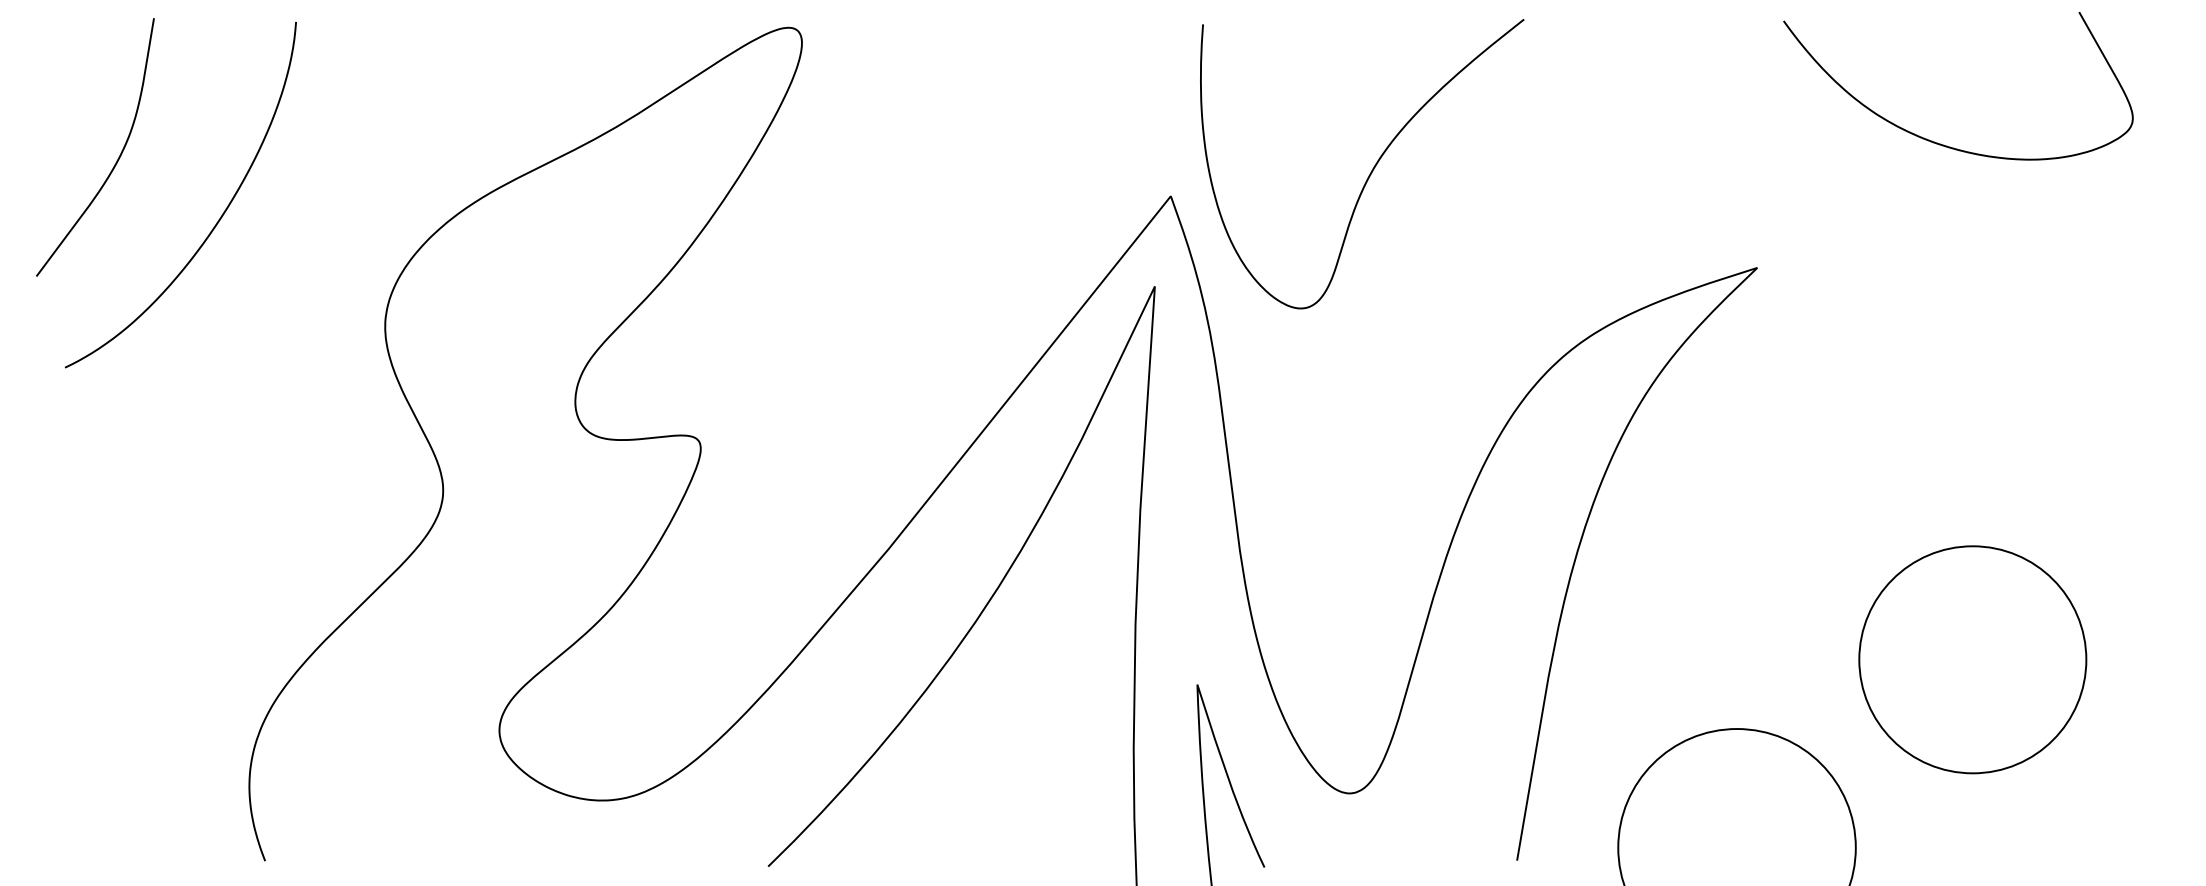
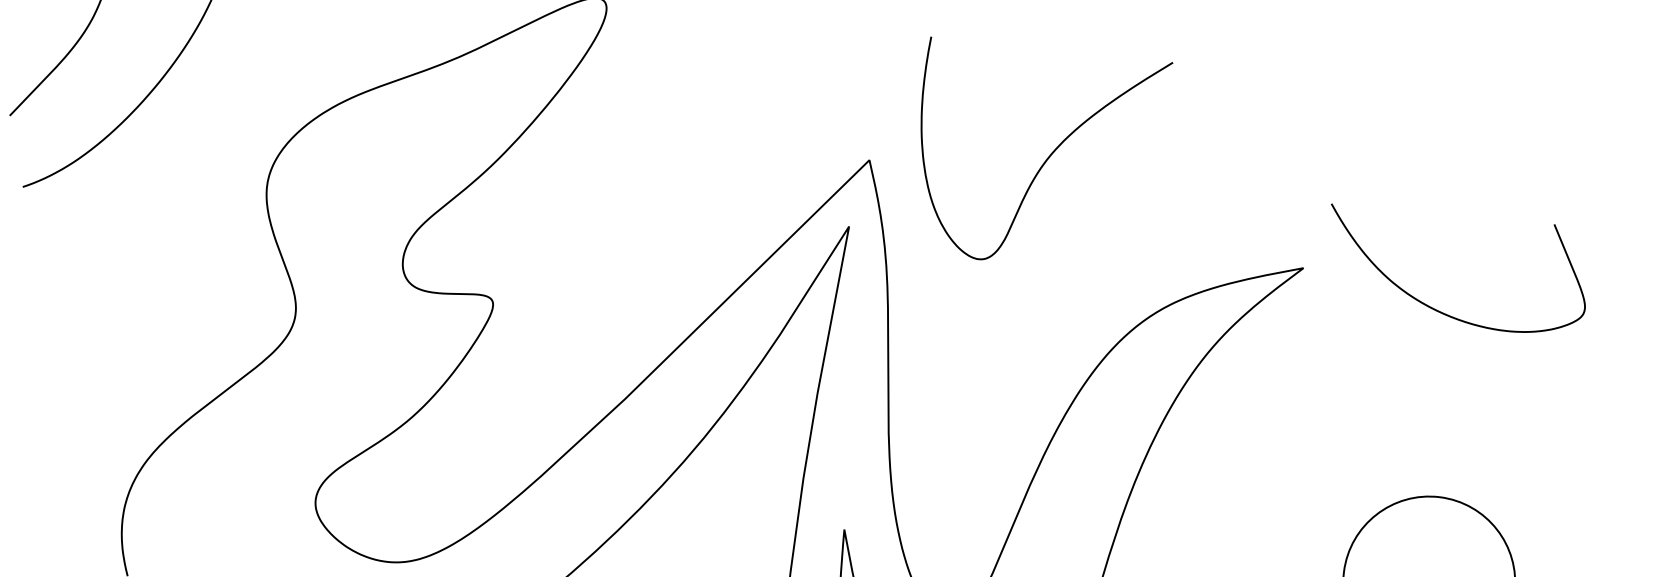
curve: (1940, 143) -> (1438, 310), moved
curve: (1372, 168) -> (1045, 160), moved

